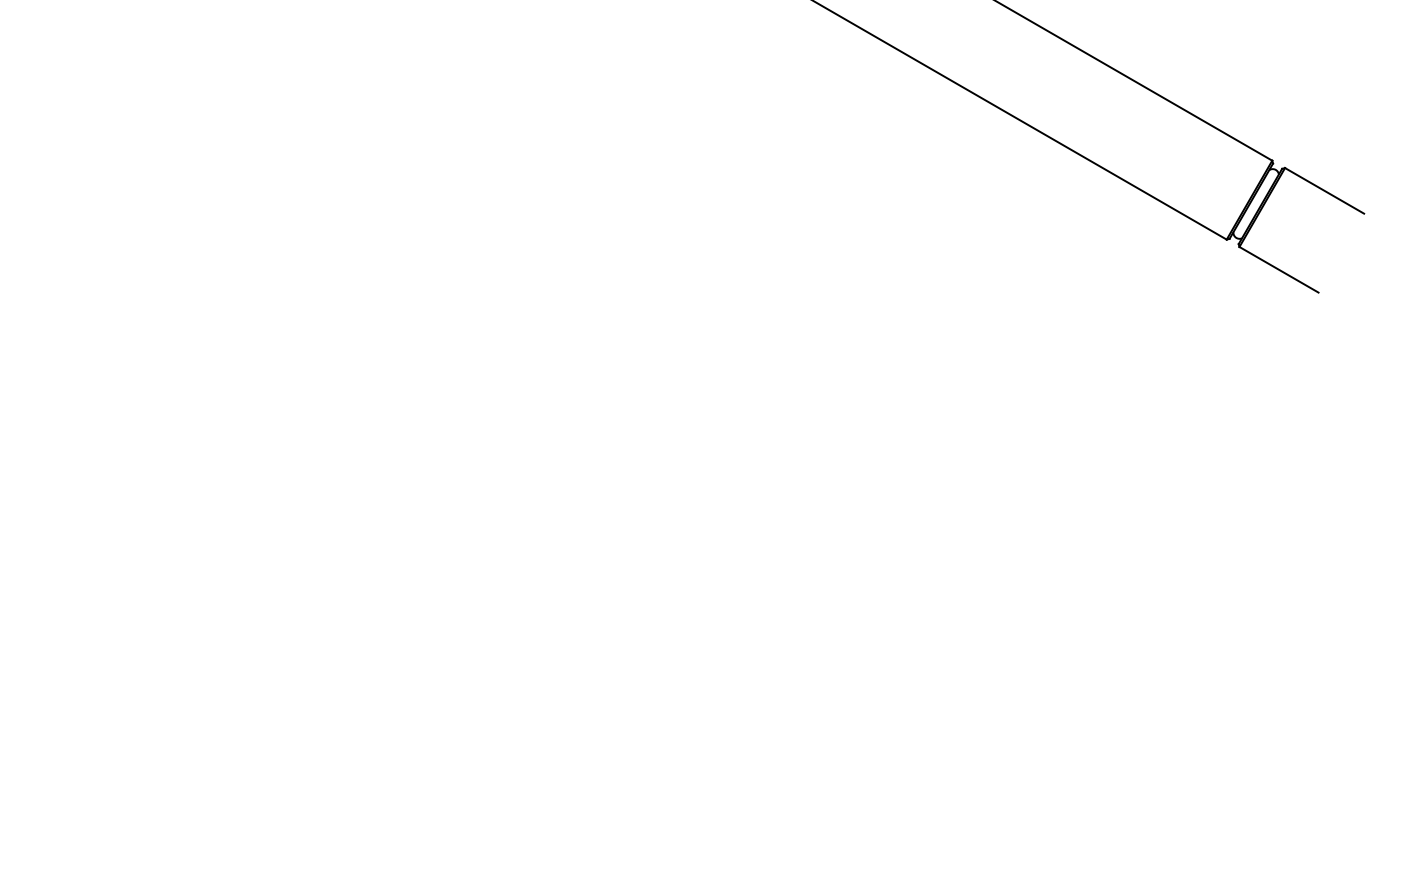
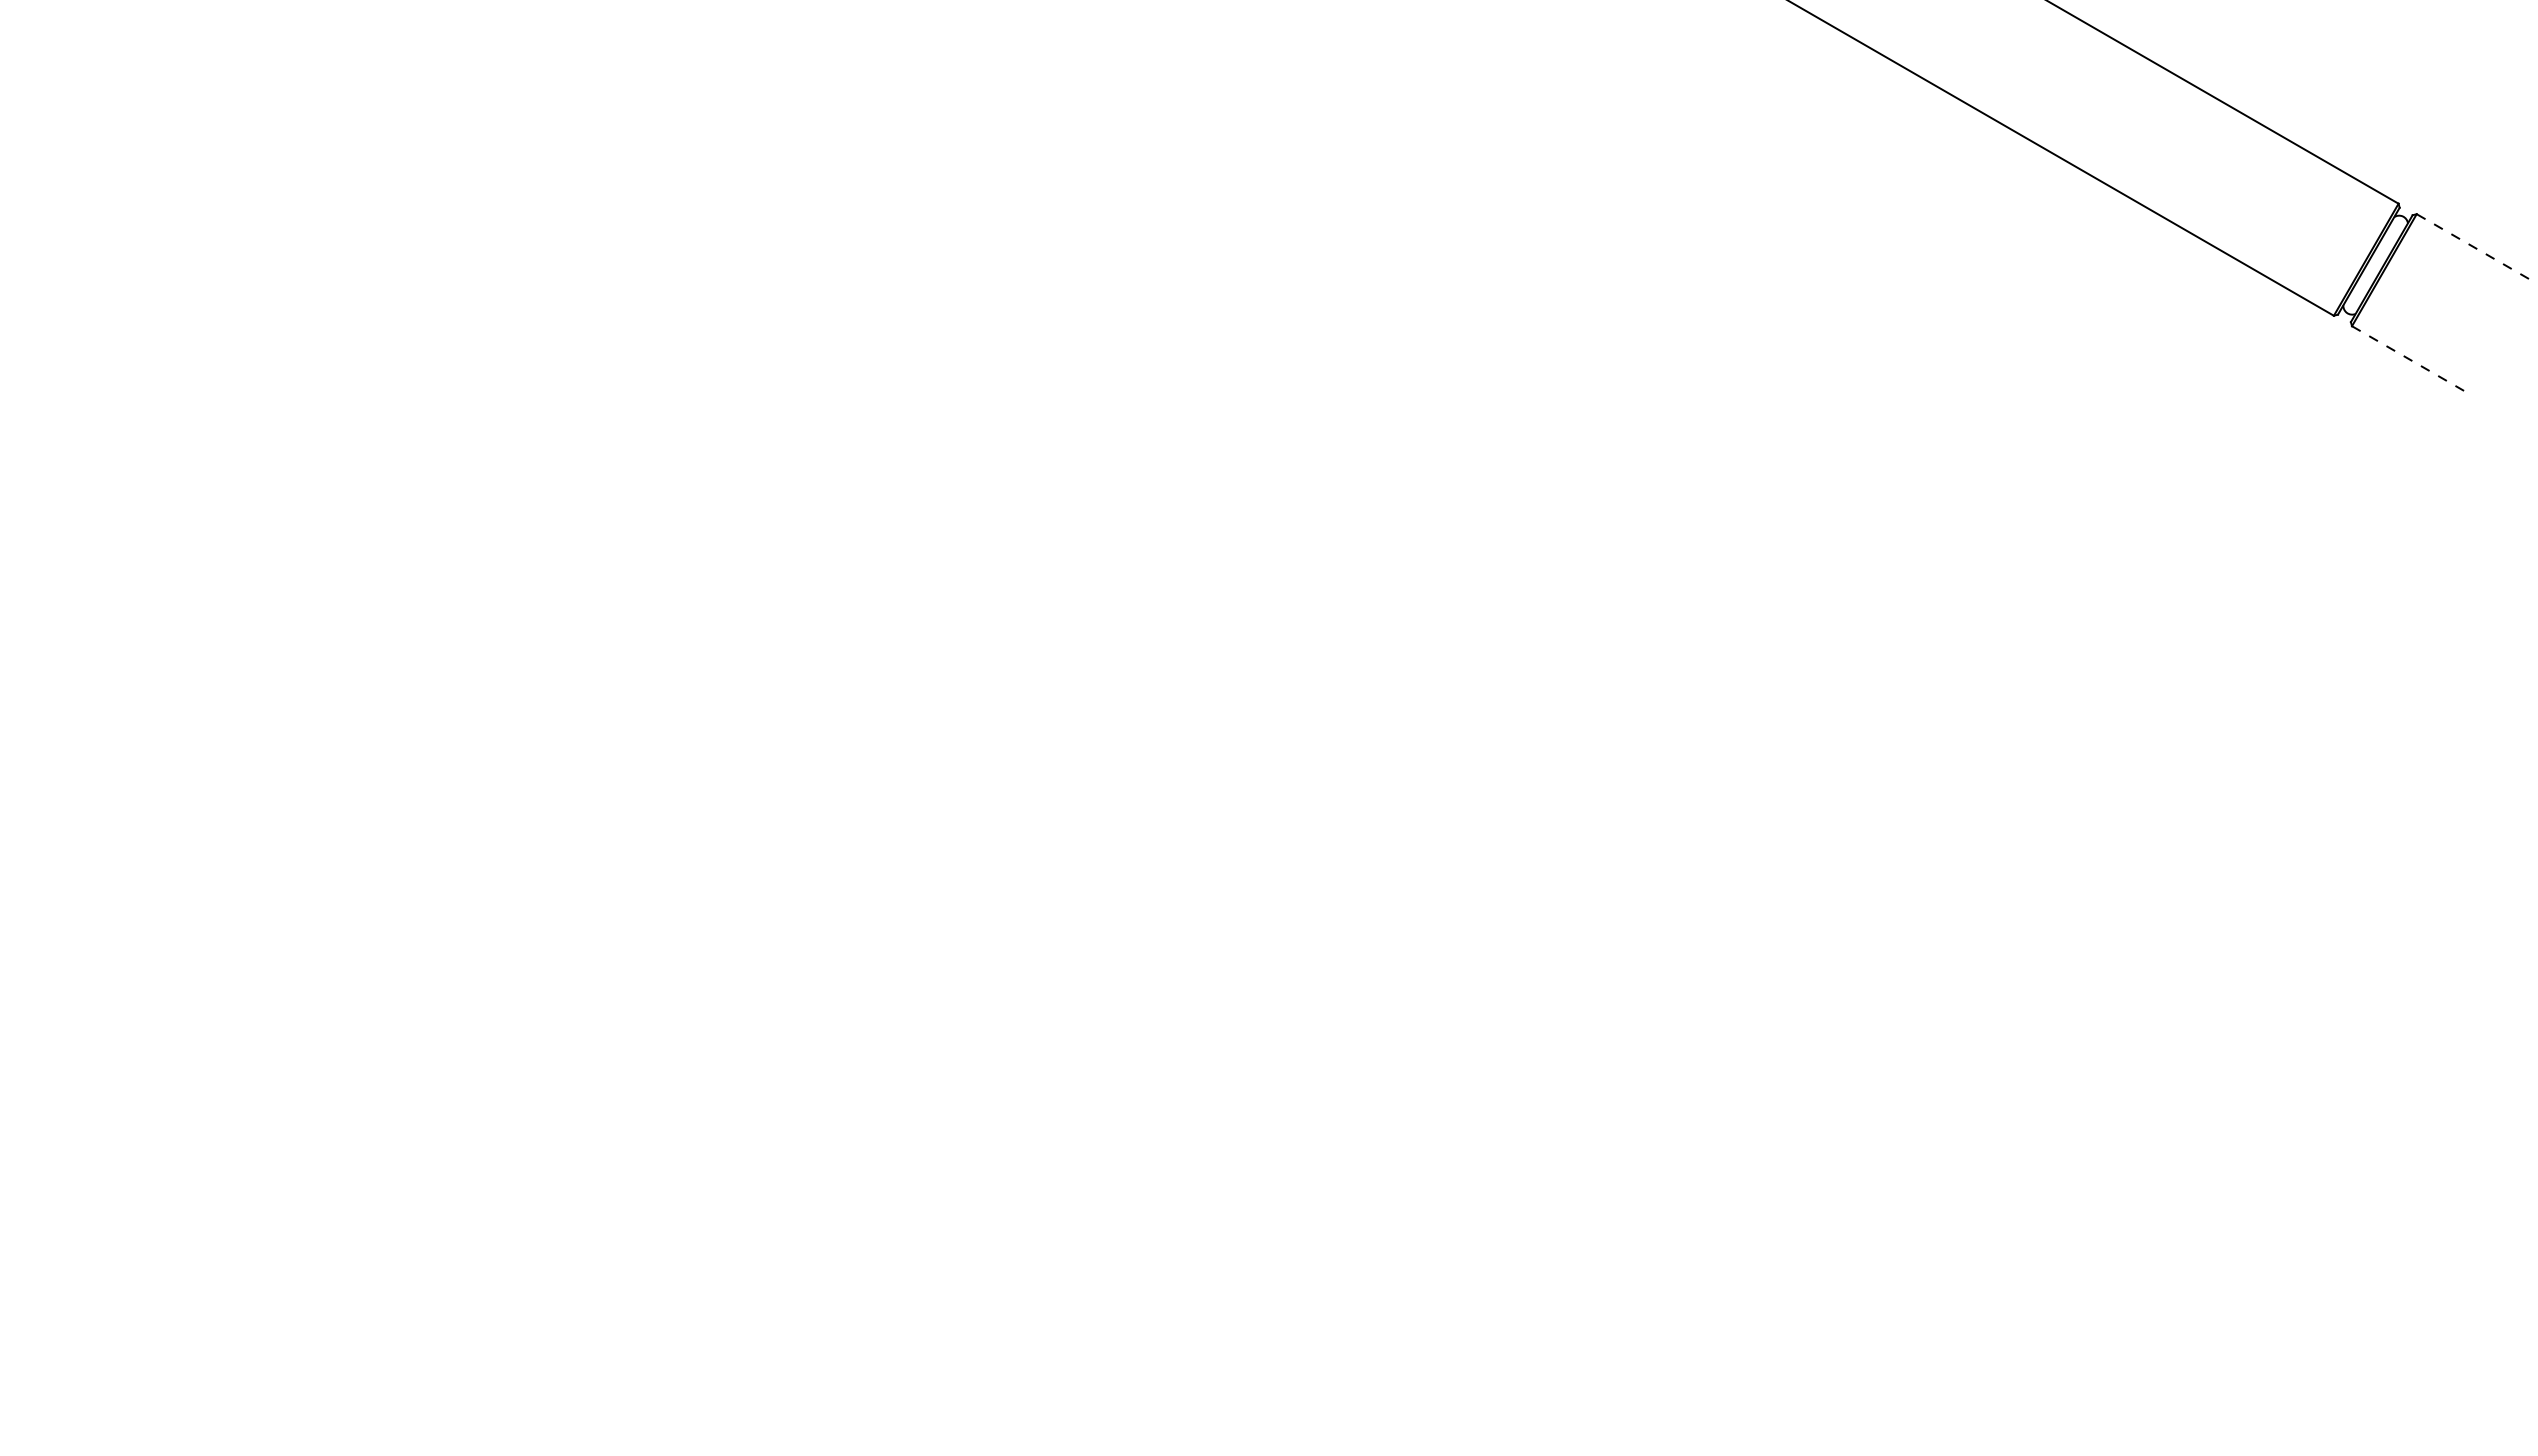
line: (1324, 190) -> (2472, 246), solid -> dashed
line: (1279, 269) -> (2408, 358), solid -> dashed

